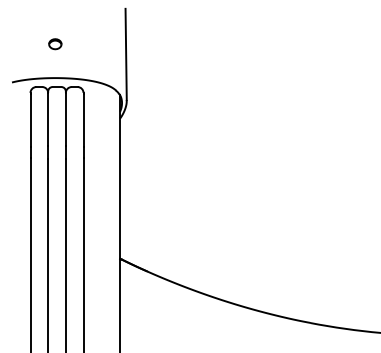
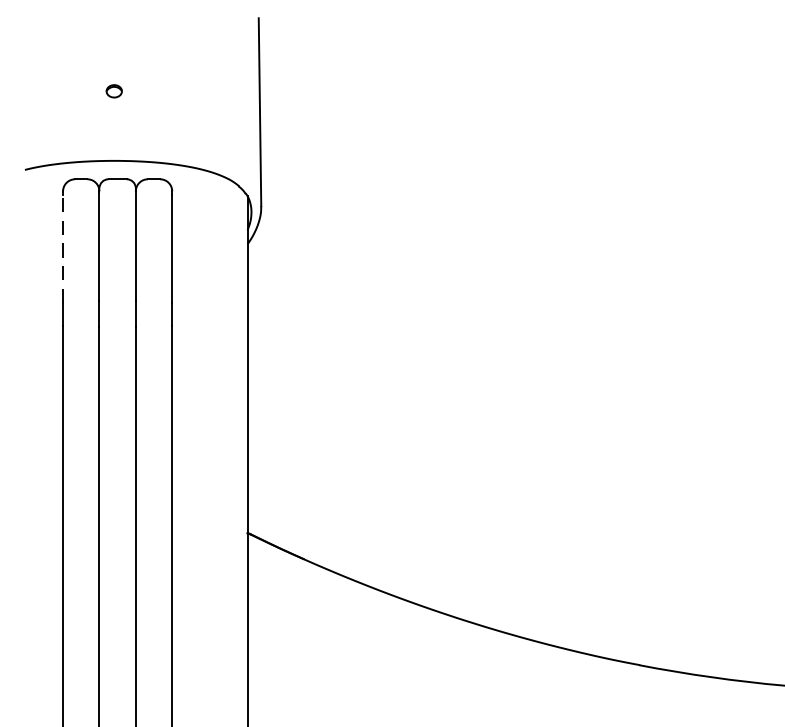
part: (55, 44) -> (114, 91), size x0.6
line: (30, 120) -> (63, 248), solid -> dashed

